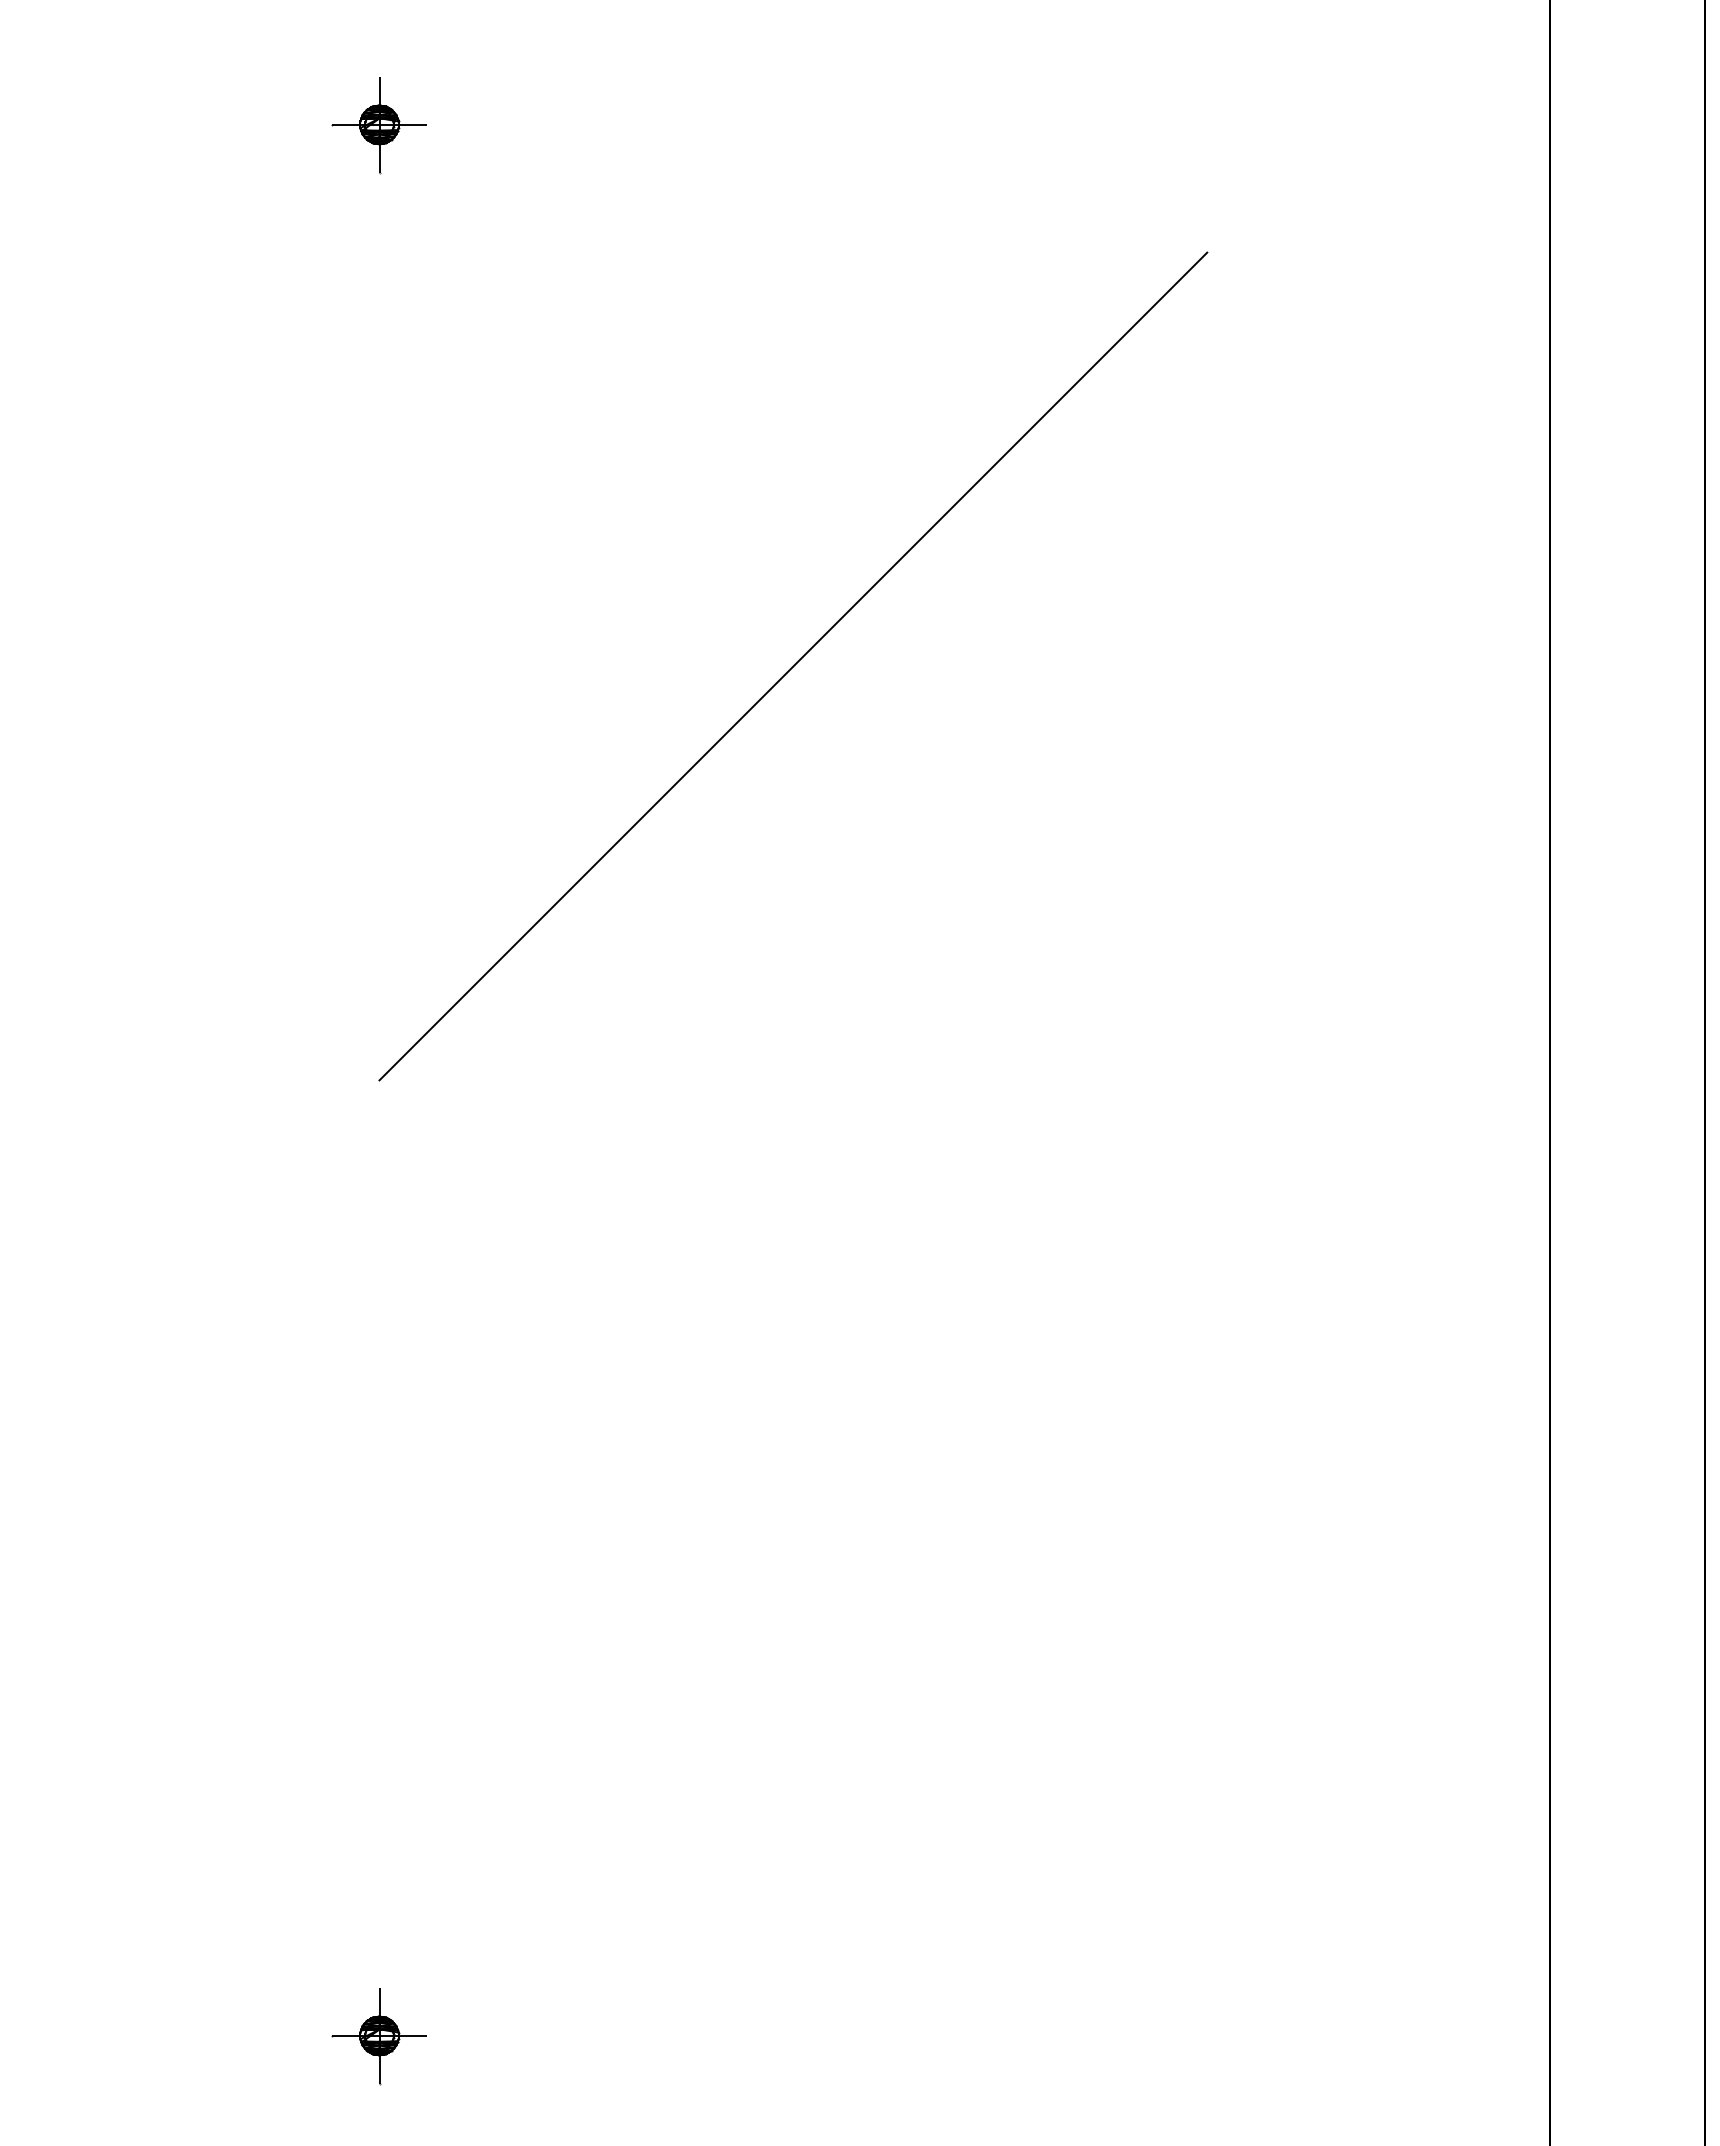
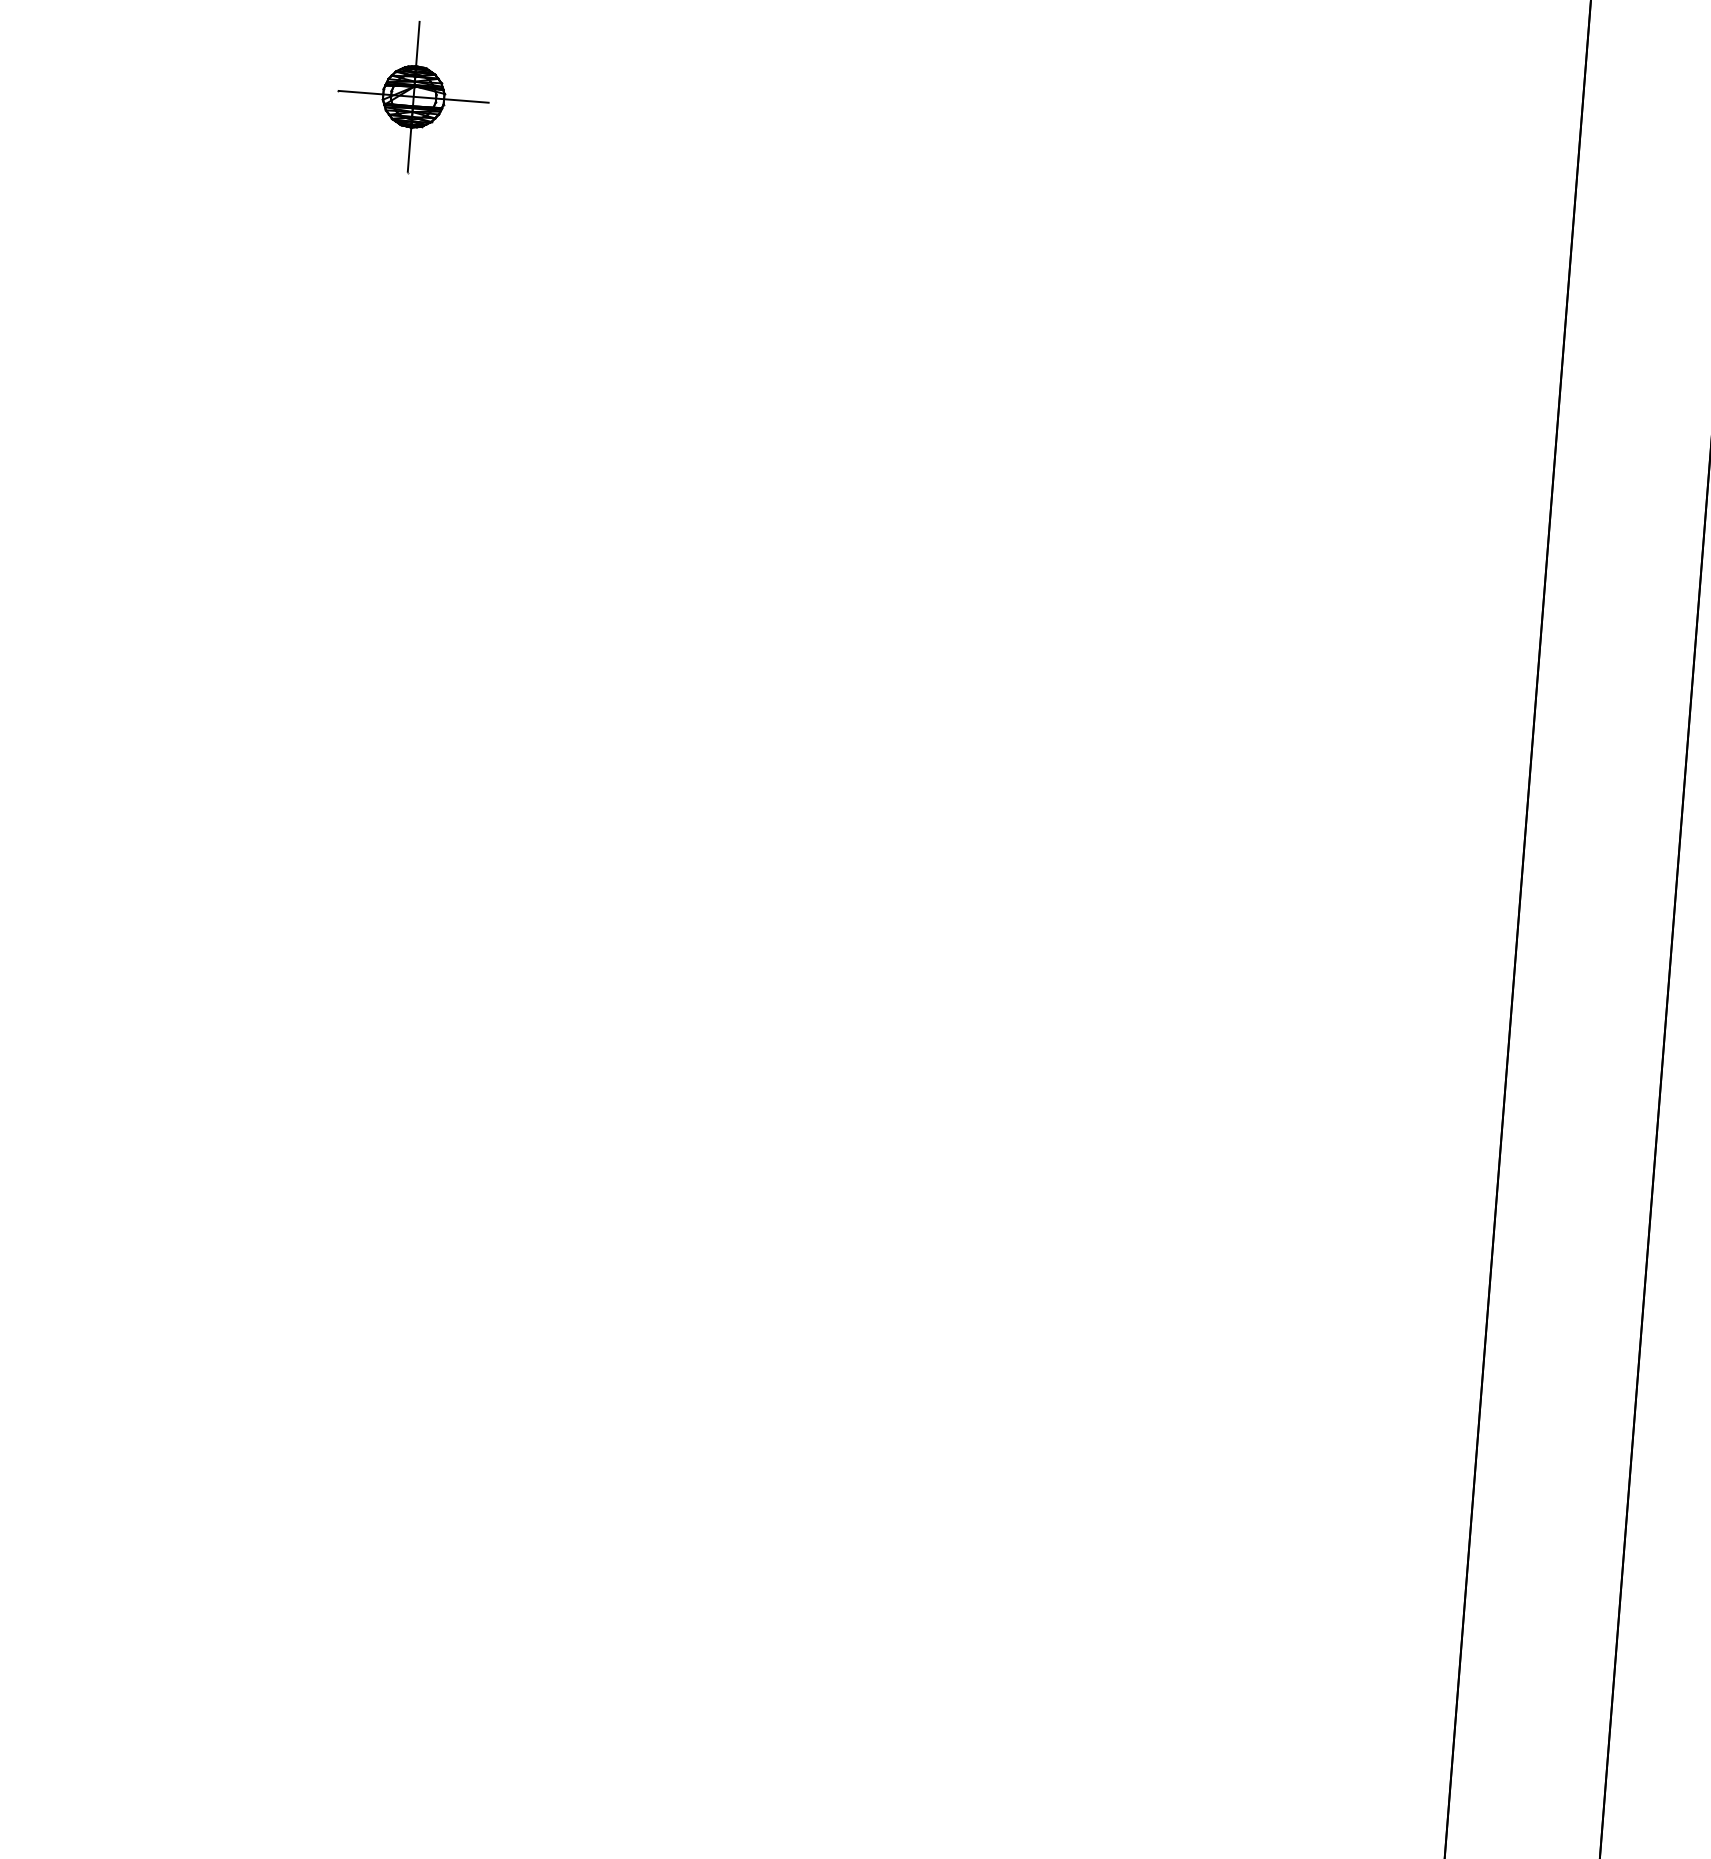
part: (378, 125) -> (412, 98), size x1.6
line: (793, 666) -> (782, 667), removed

